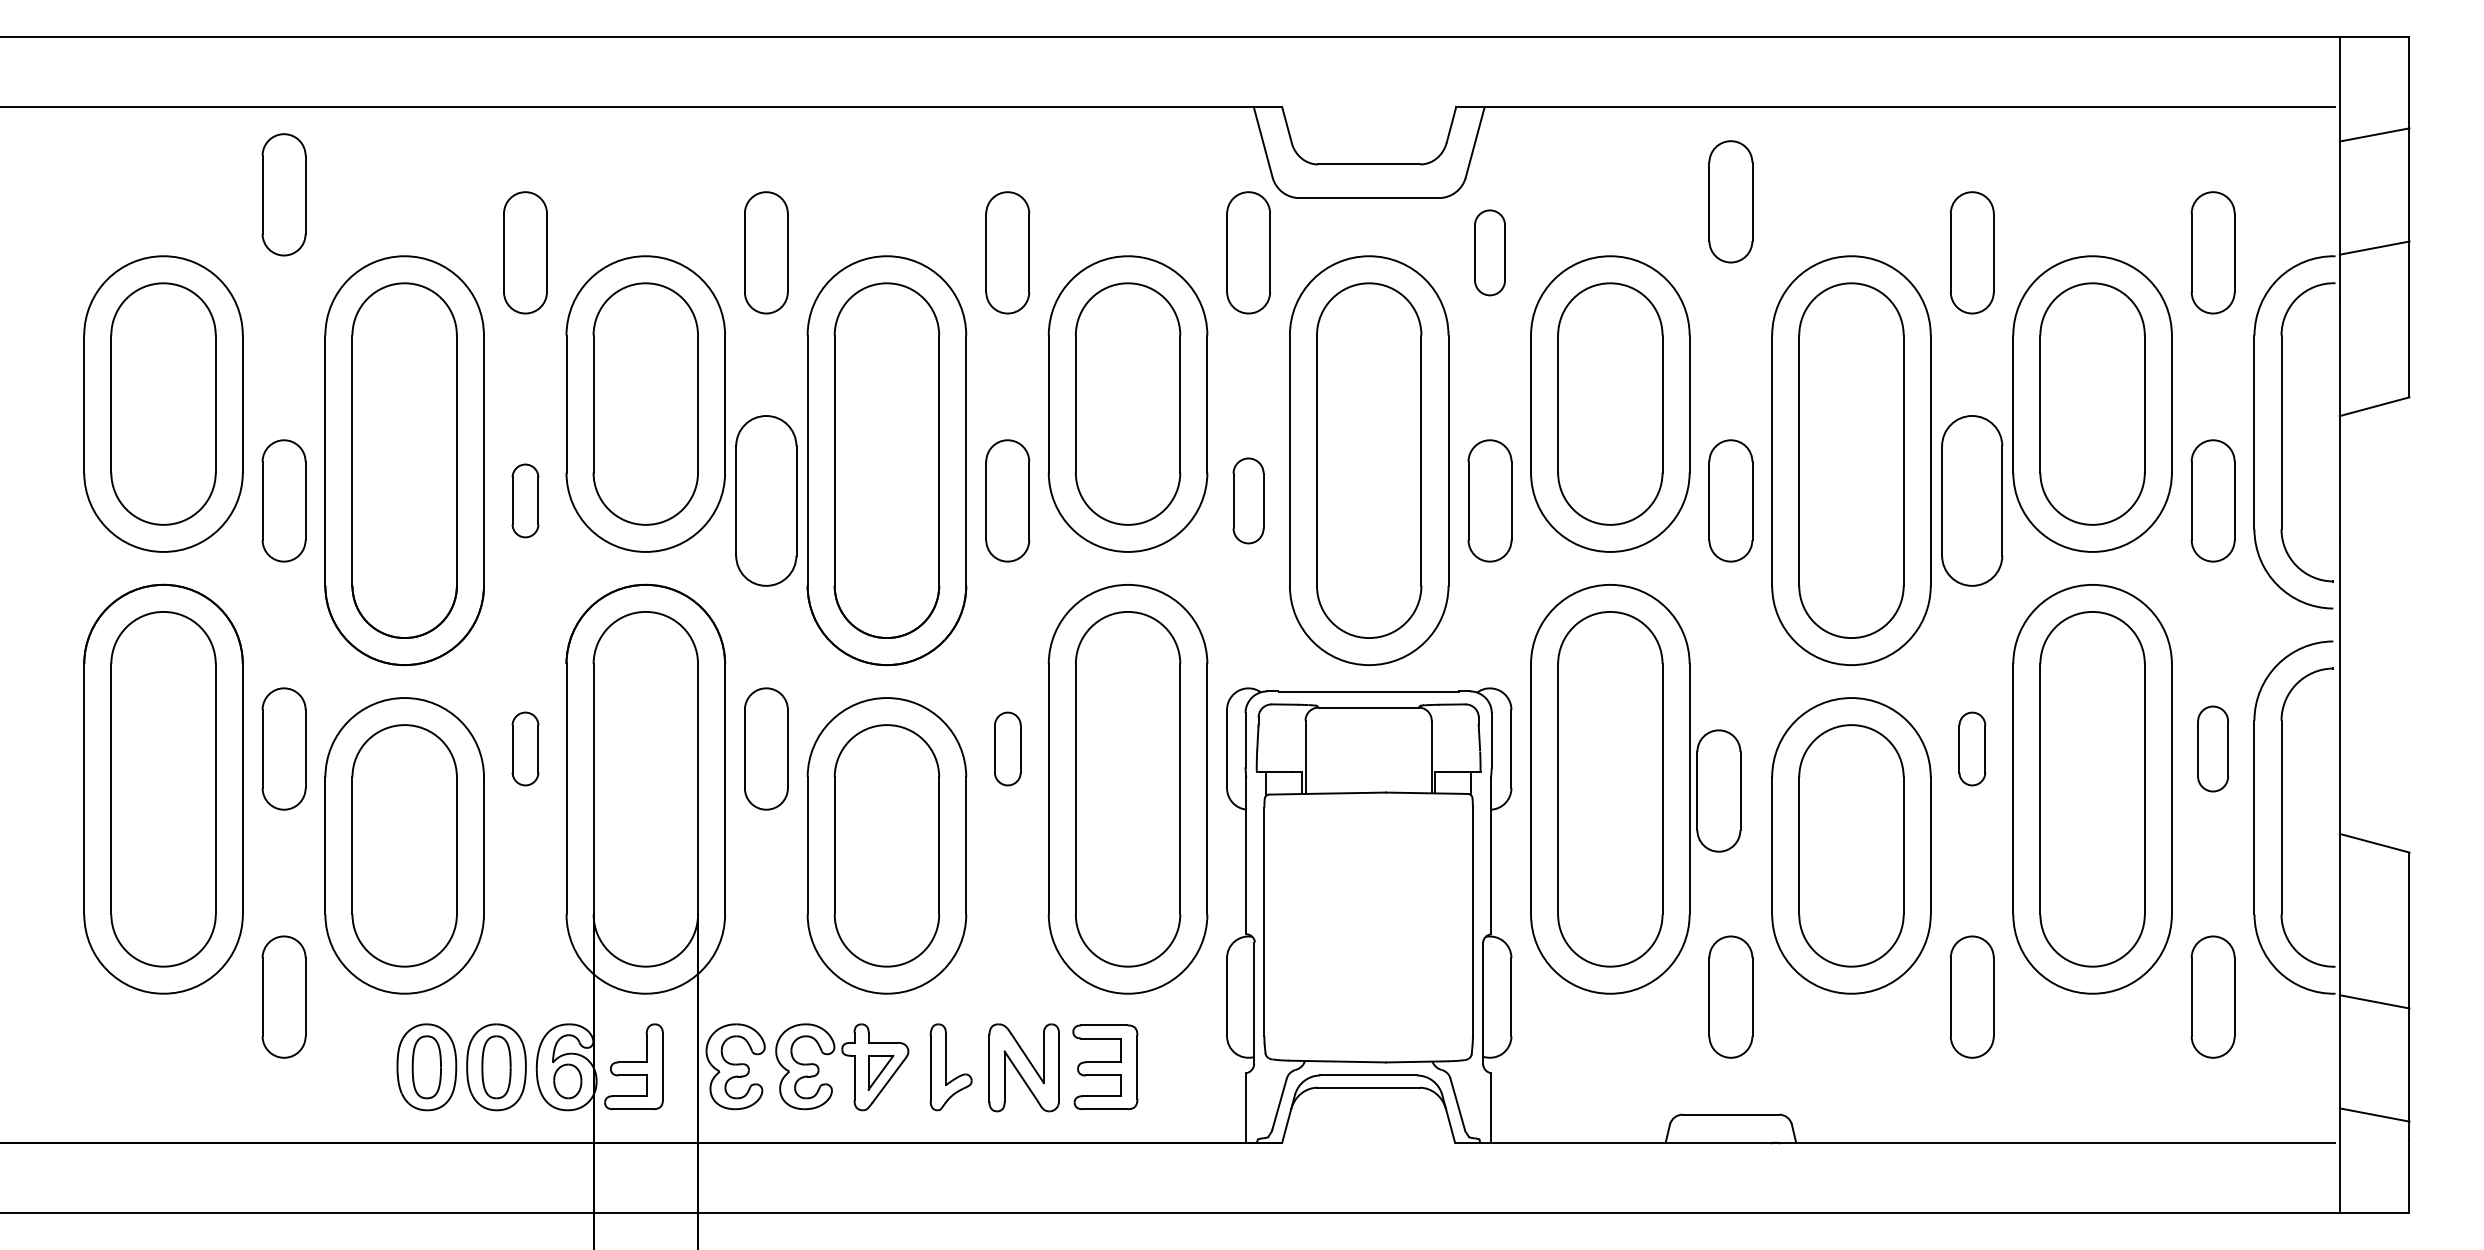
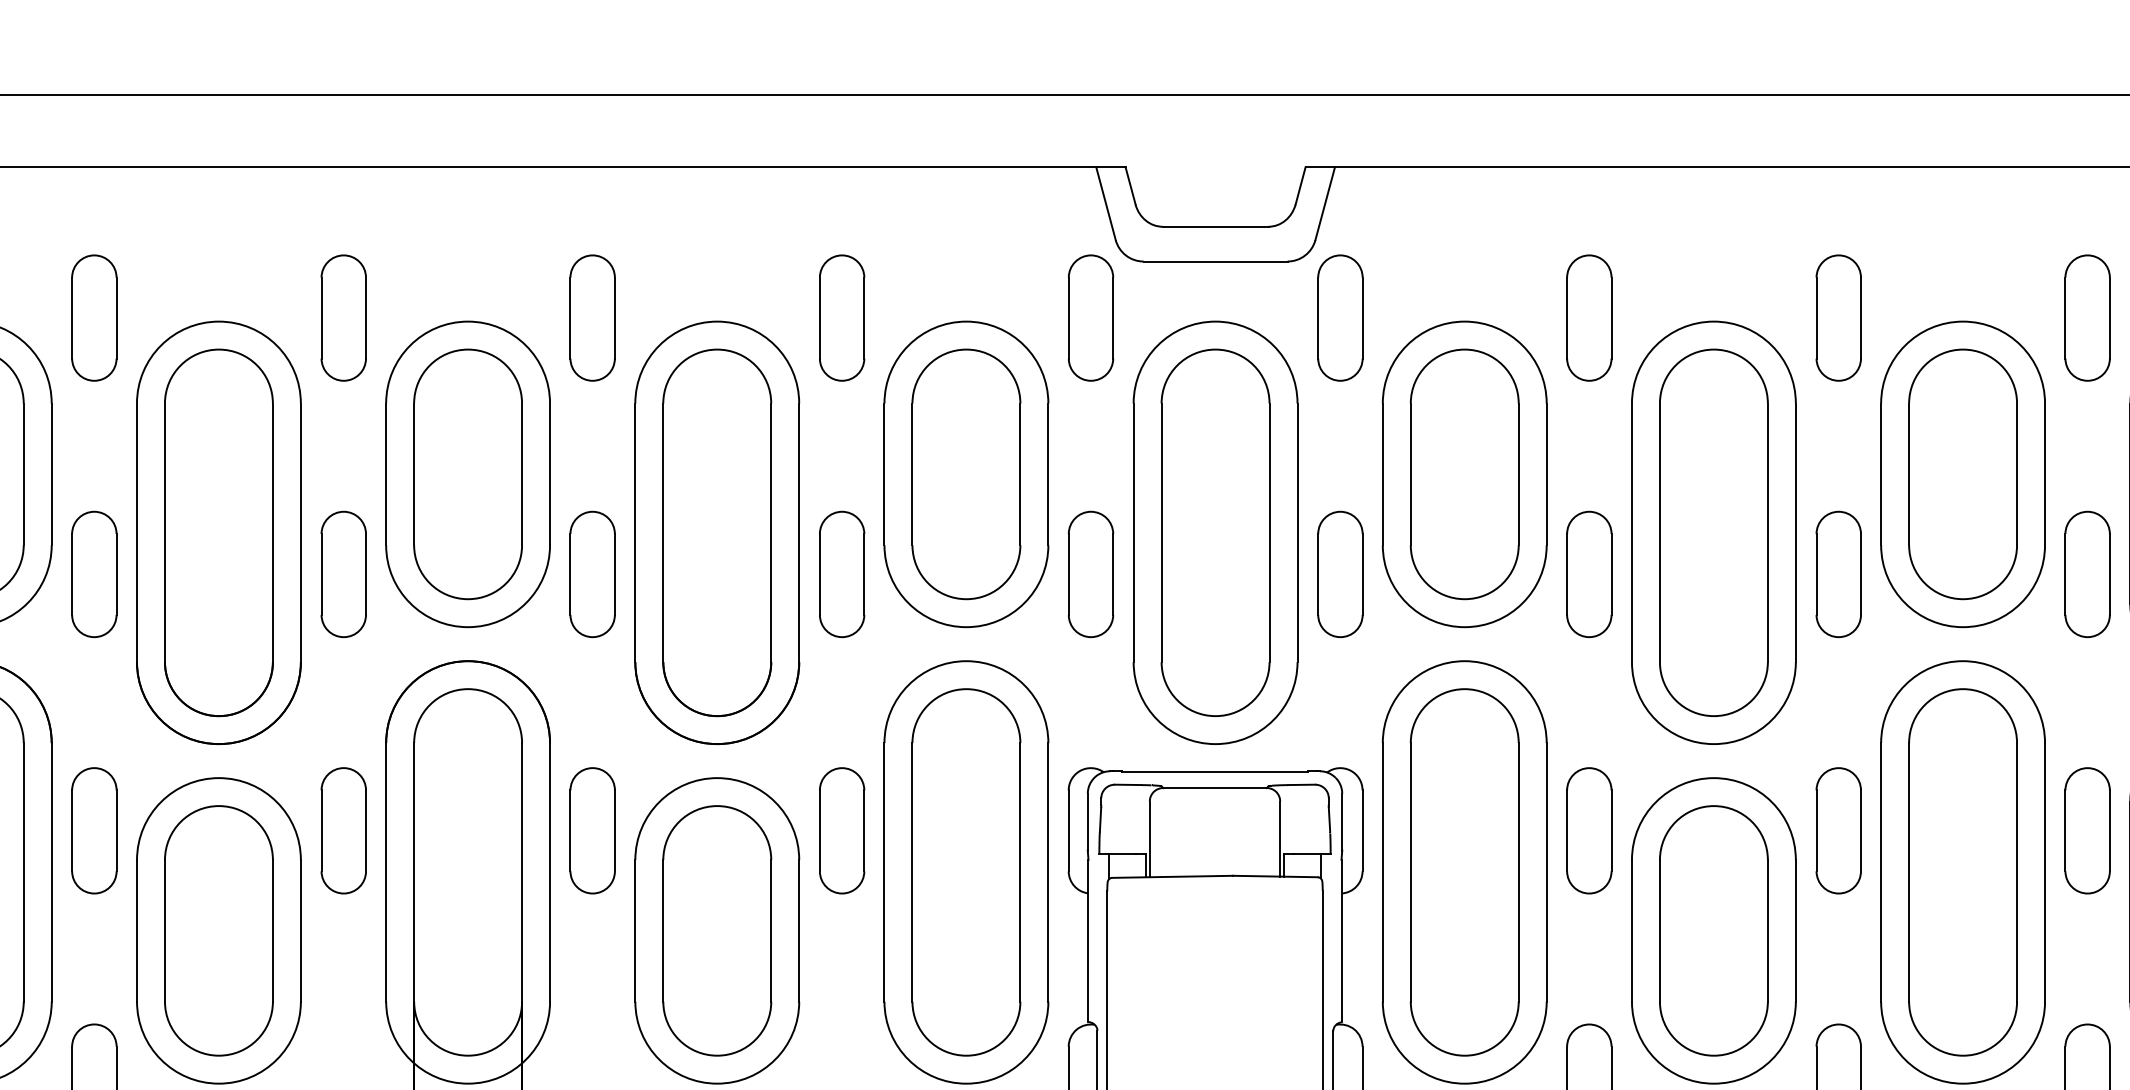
part: (283, 194) -> (93, 317), moved
part: (1730, 201) -> (1588, 317), moved
part: (1489, 252) -> (1339, 317), size x1.43
part: (525, 500) -> (343, 574), size x1.67
part: (766, 500) -> (592, 574), size x0.71
part: (1248, 500) -> (1090, 574), size x1.43
part: (1972, 500) -> (1838, 574), size x0.71
part: (525, 748) -> (343, 830), size x1.67
part: (1007, 748) -> (841, 830), size x1.67
part: (1972, 748) -> (1838, 830), size x1.67
part: (2212, 748) -> (2086, 830), size x1.43
part: (1718, 790) -> (1588, 830), moved

